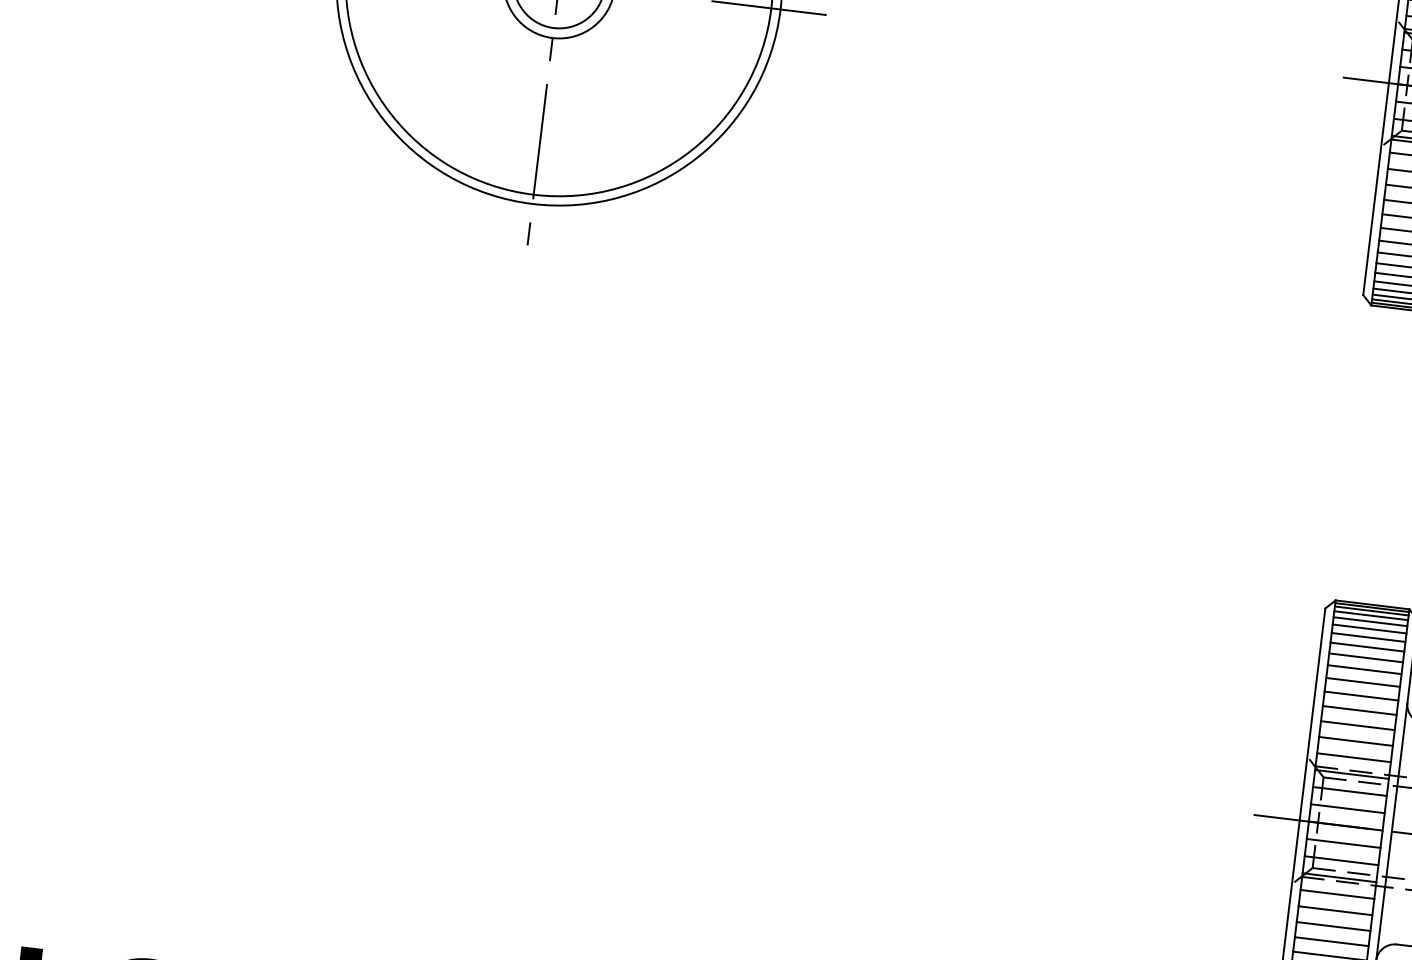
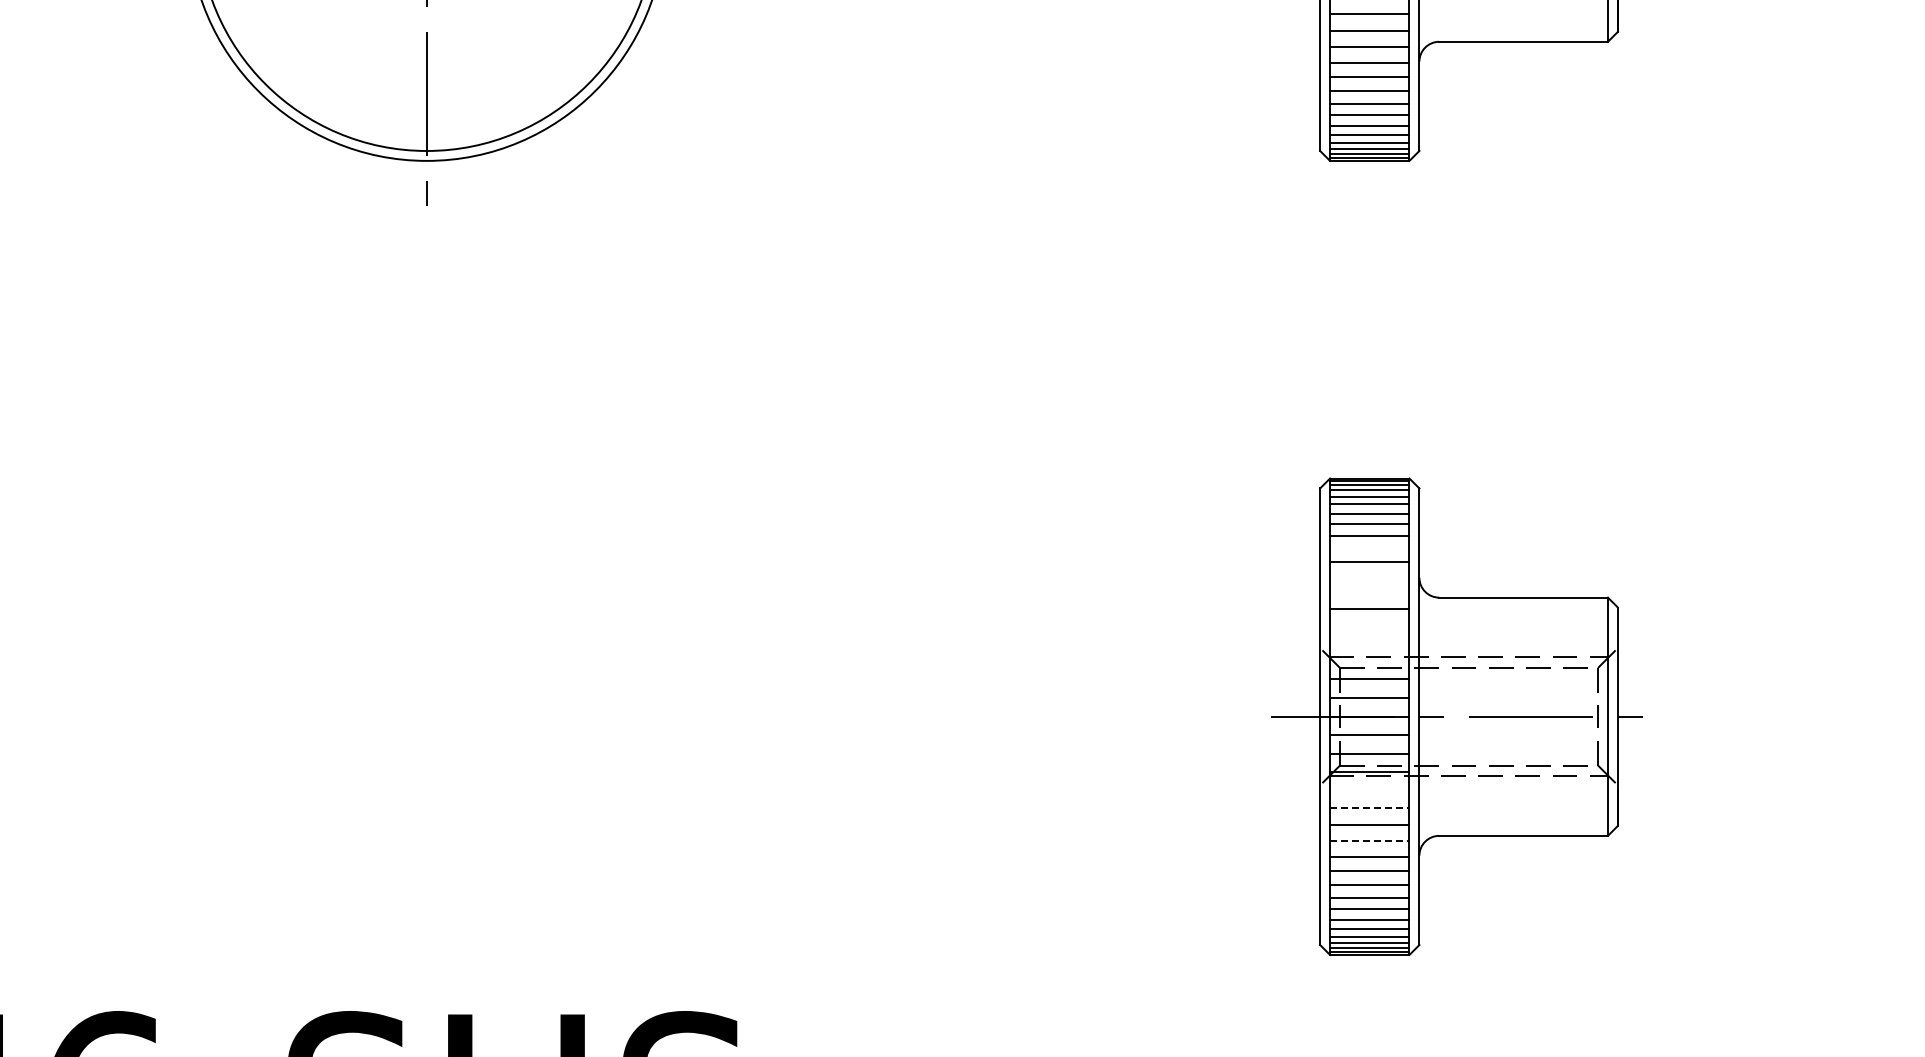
line: (1364, 669) -> (1369, 548), removed
line: (1361, 695) -> (1369, 576), removed
line: (1359, 710) -> (1369, 592), removed
line: (1355, 741) -> (1369, 625), removed
line: (1353, 758) -> (1369, 643), removed
line: (1351, 774) -> (1369, 661), removed
line: (1337, 894) -> (1369, 790), removed
line: (1335, 910) -> (1369, 807), solid -> dashed
line: (1331, 941) -> (1369, 841), solid -> dashed

